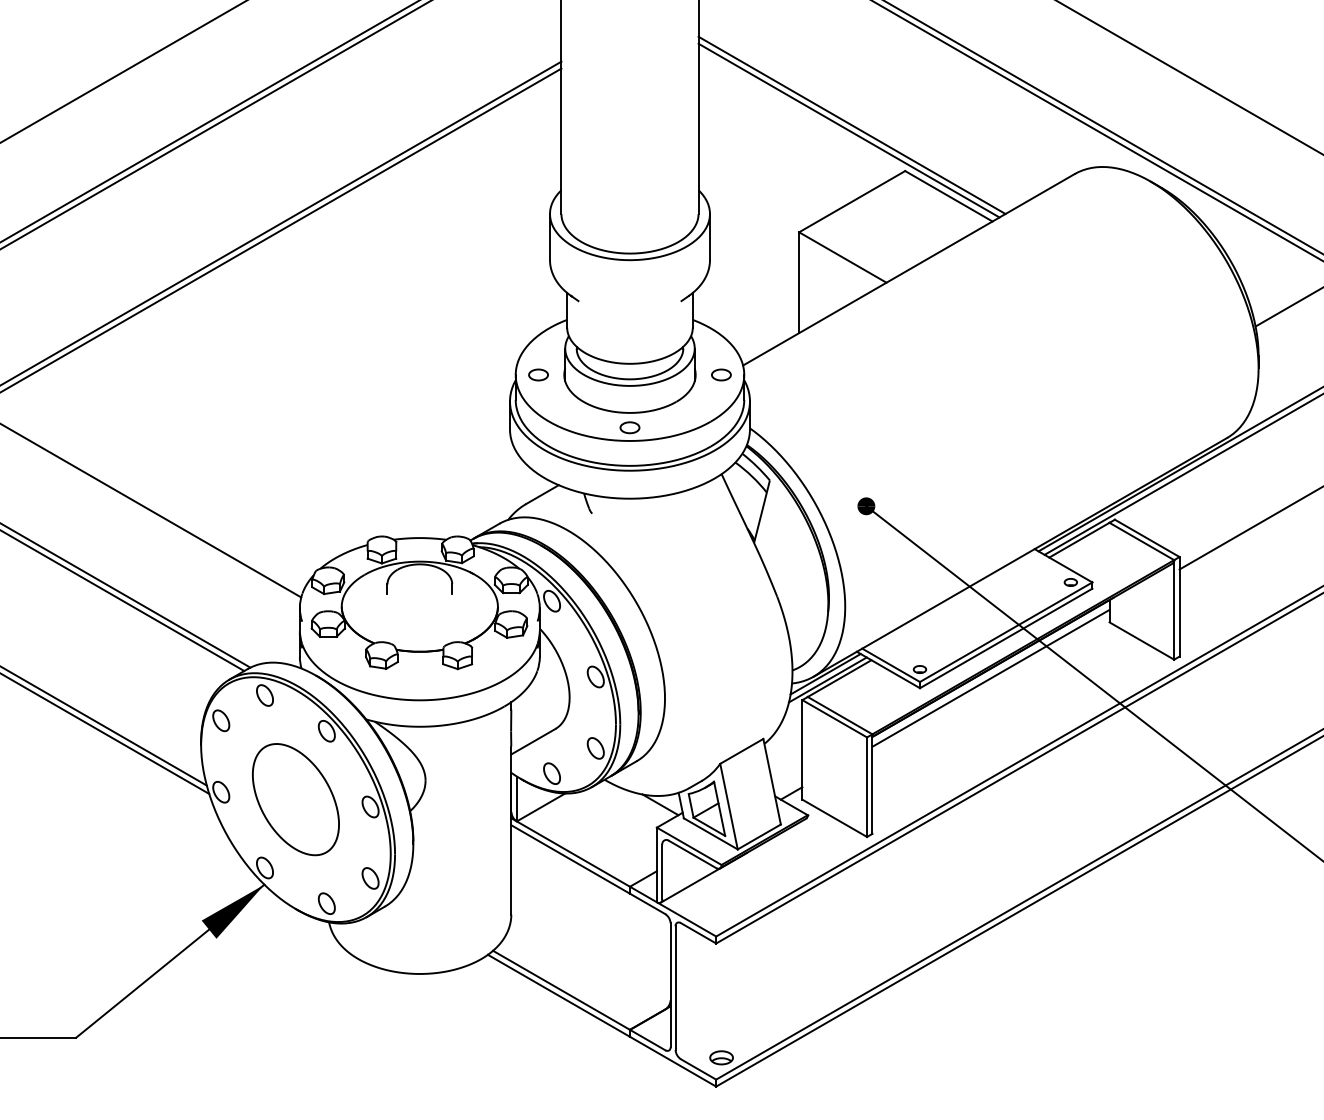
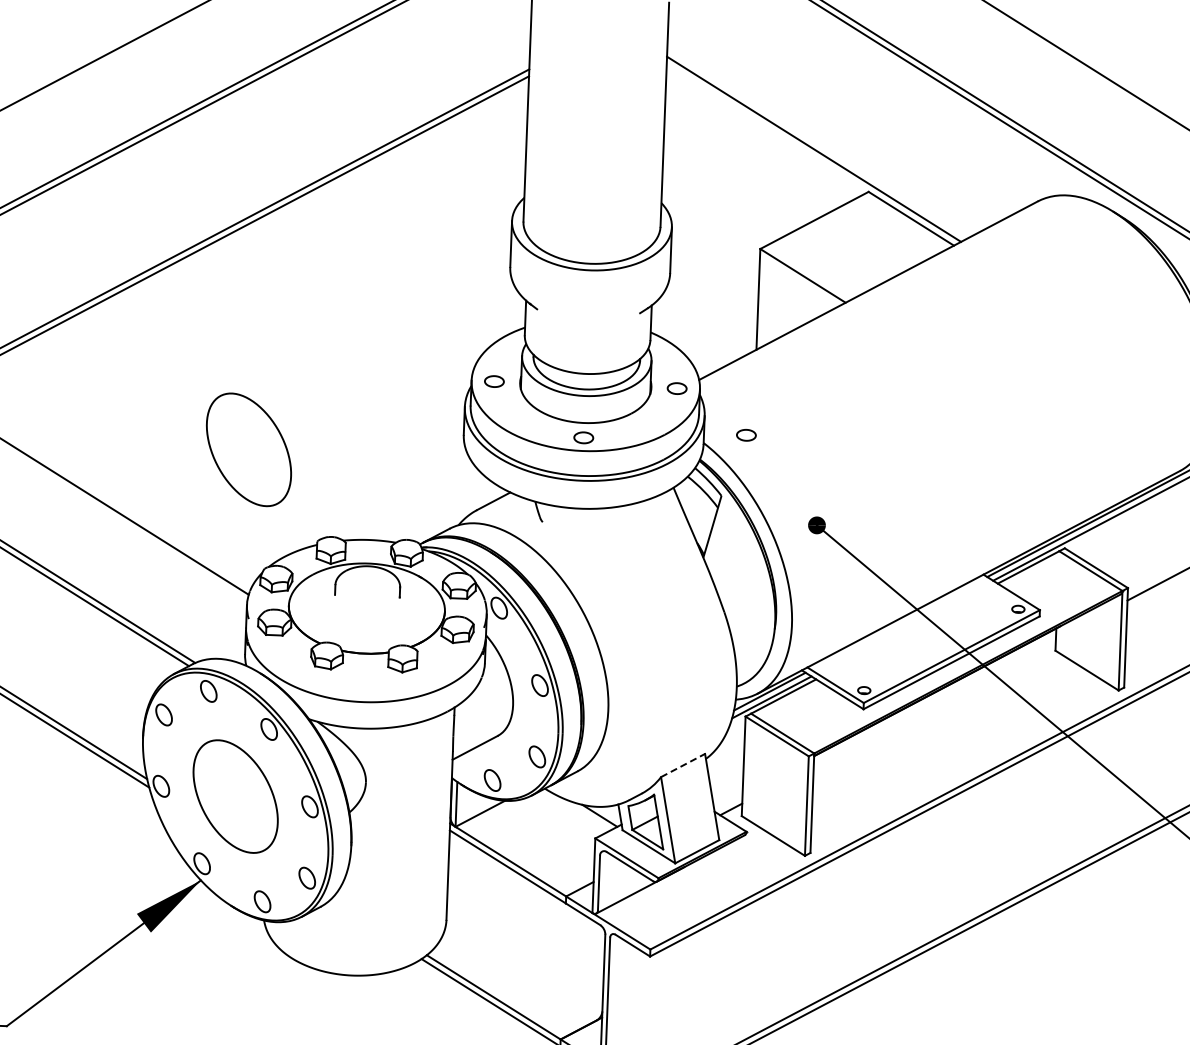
line: (851, 125) -> (816, 144), removed
part: (792, 418) -> (746, 434), added
part: (295, 452) -> (248, 449), added
line: (990, 677) -> (934, 701), removed
line: (741, 751) -> (682, 765), solid -> dashed

